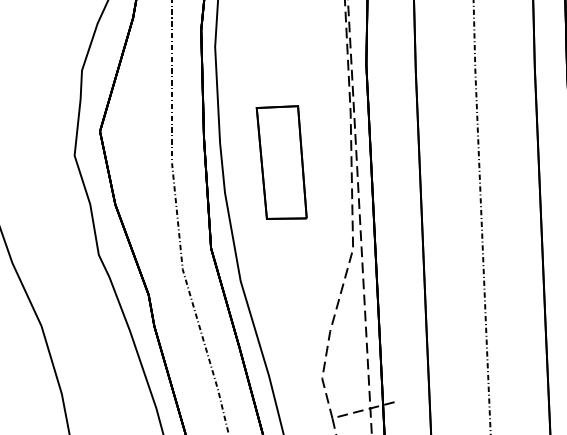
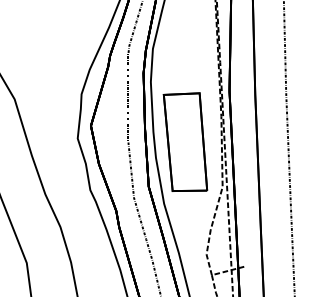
part: (281, 161) -> (185, 141), size x1.67

